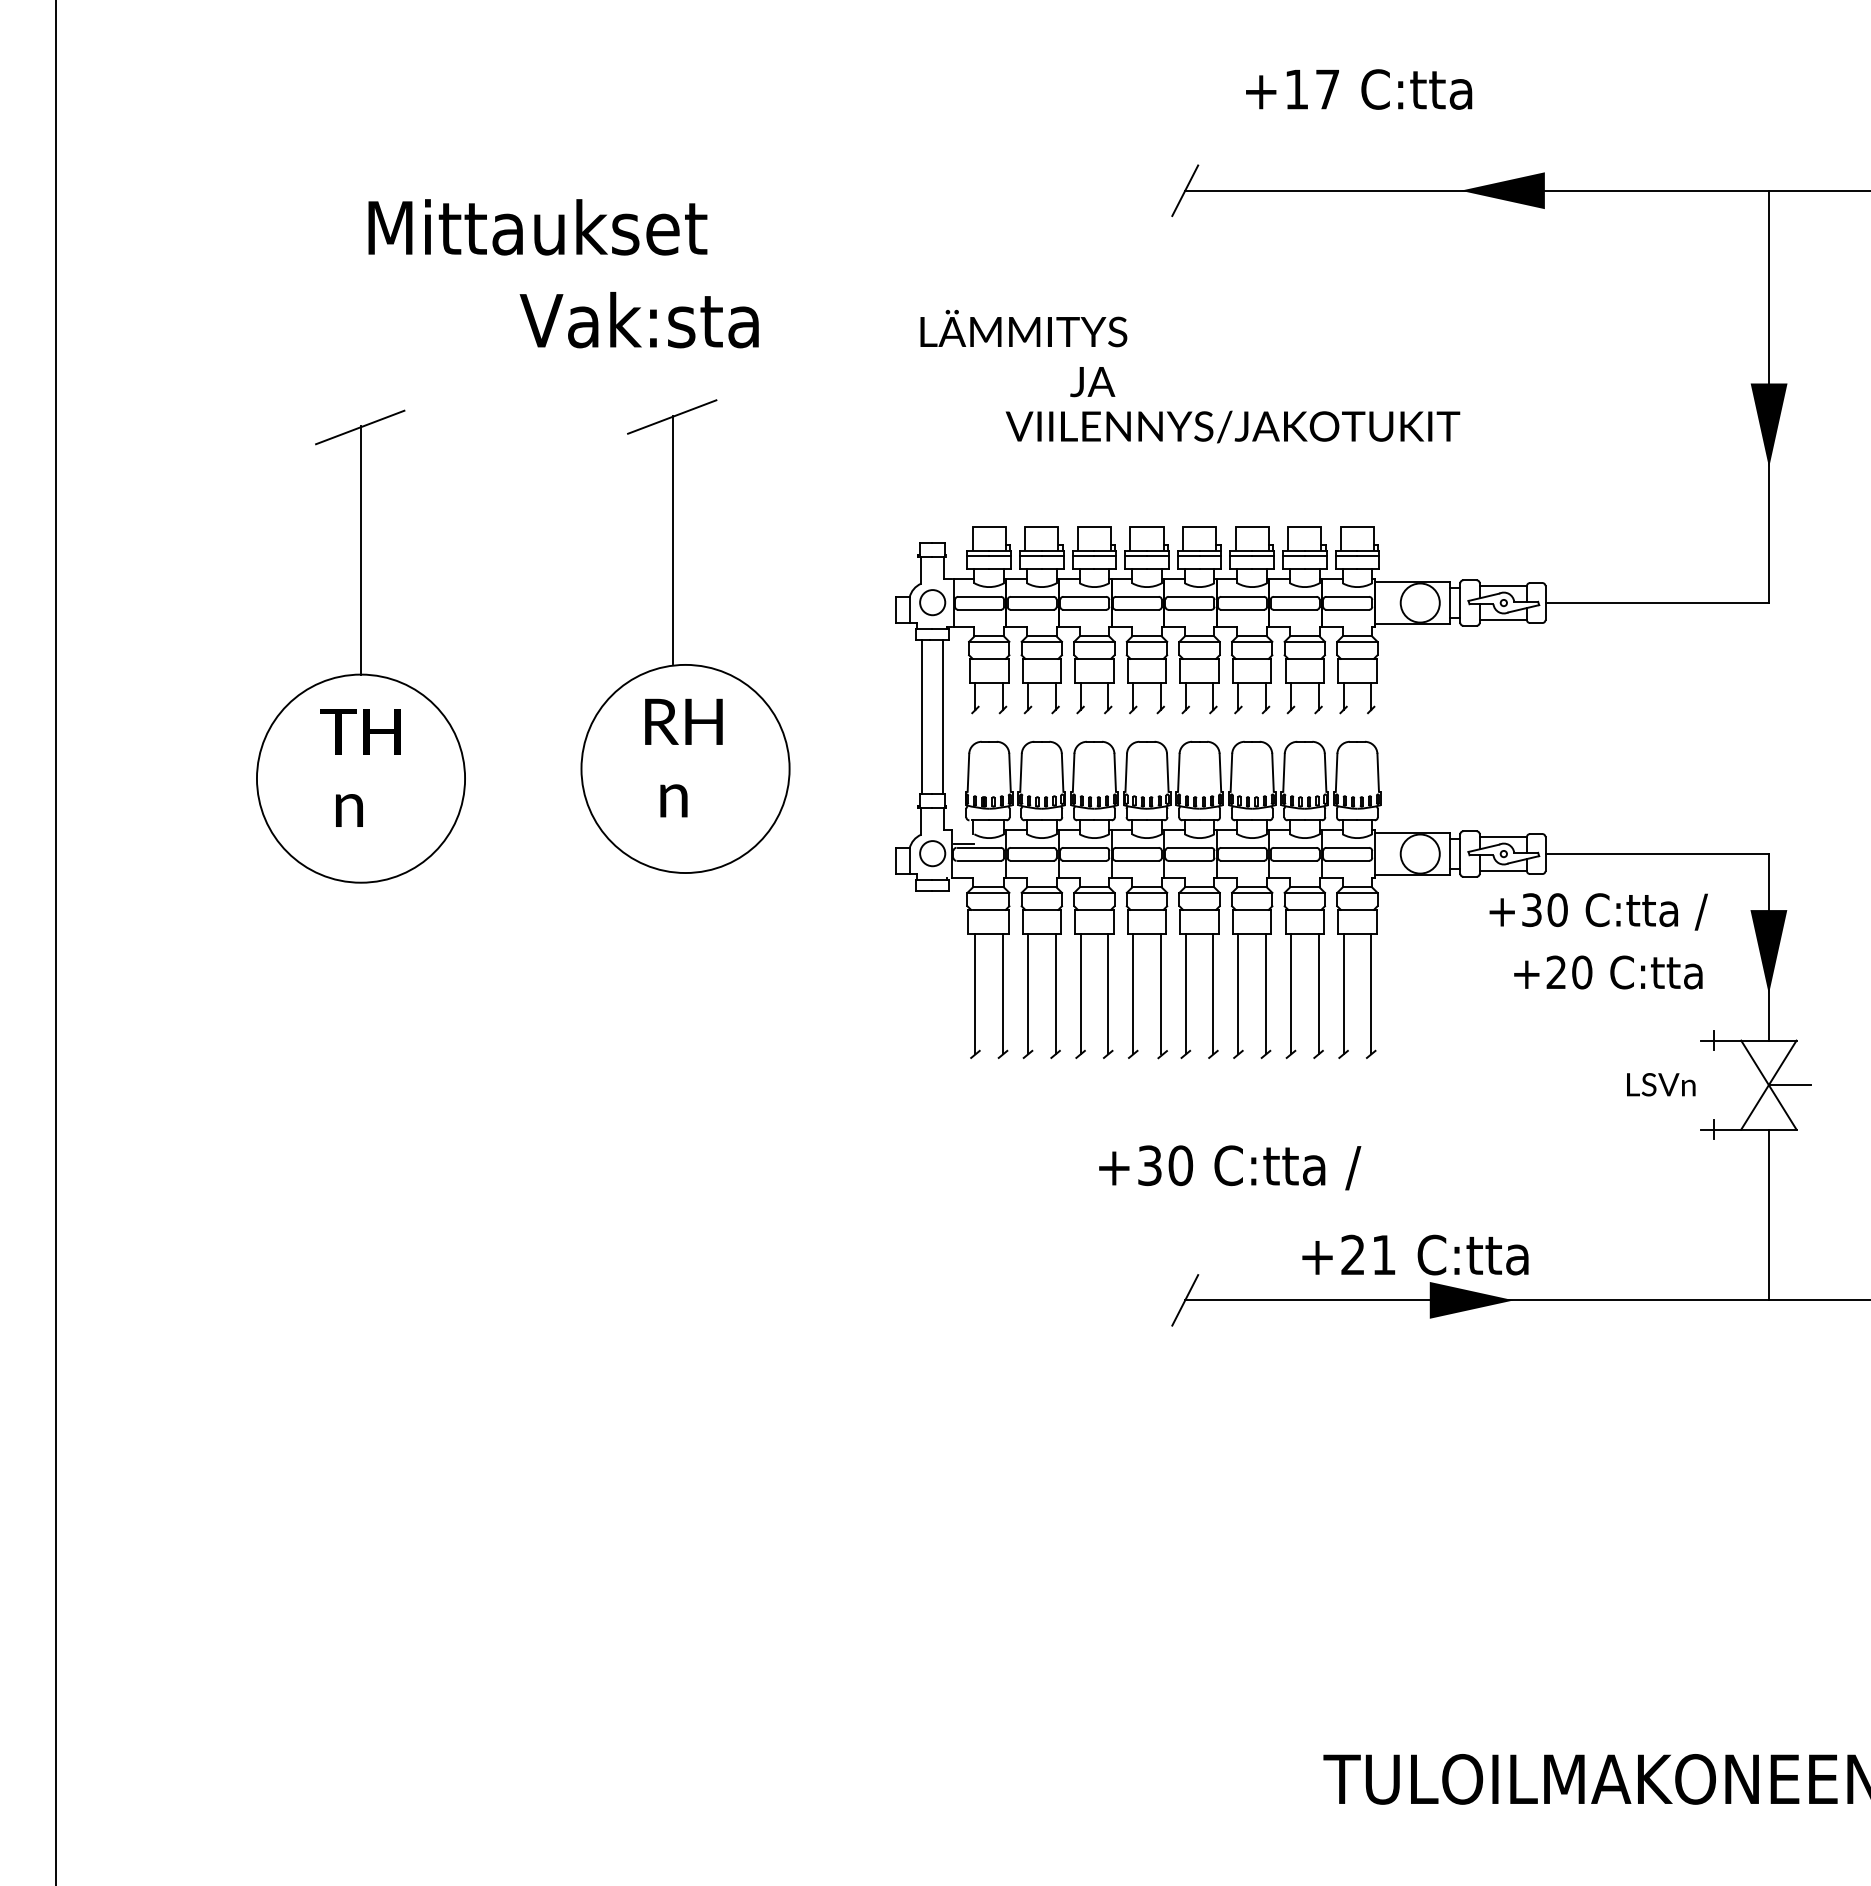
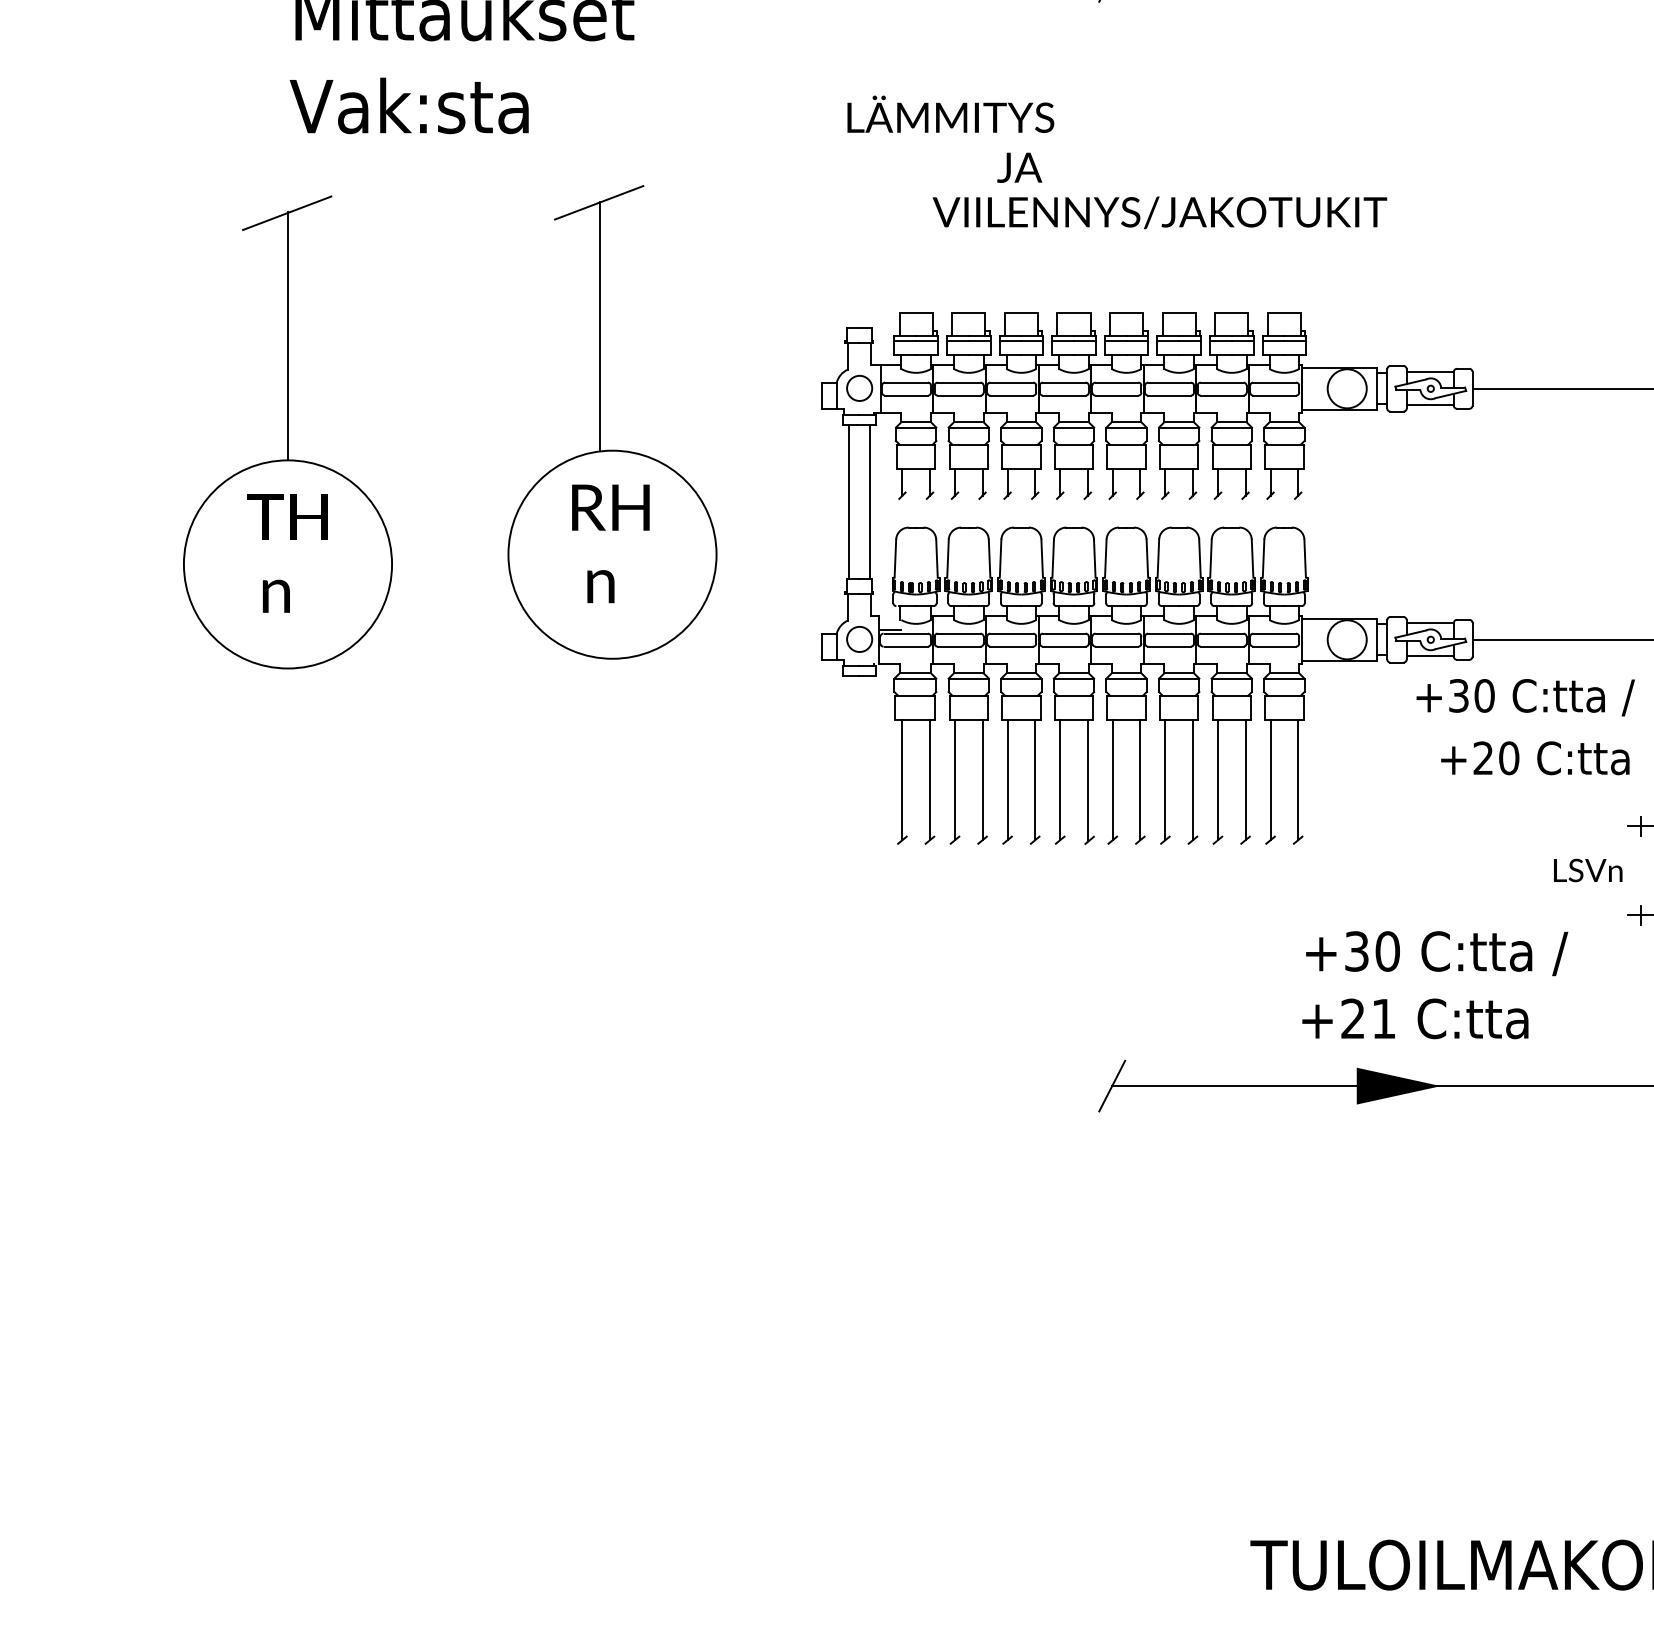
text: (638, 320) -> (408, 106), moved
text: (1230, 1167) -> (1437, 953), moved
text: (1415, 1254) -> (1415, 1018), moved

